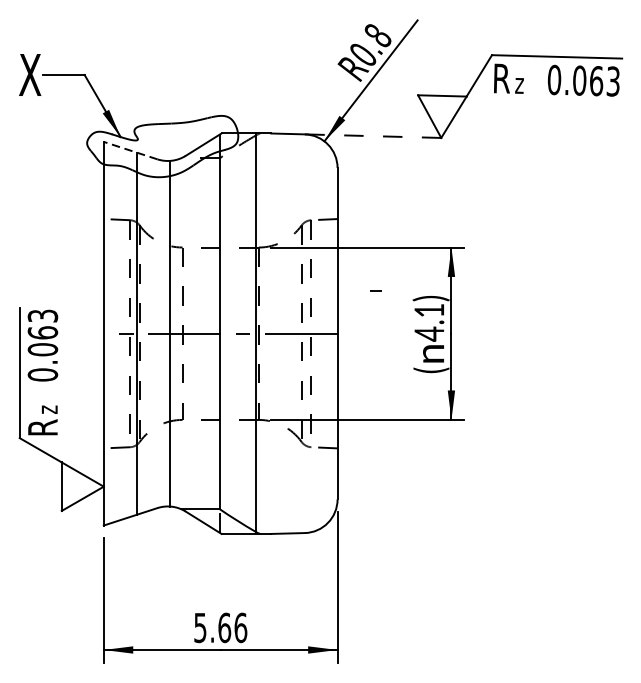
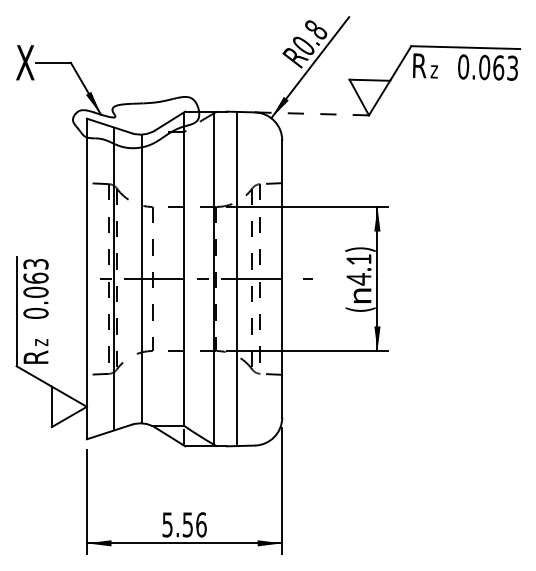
line: (130, 150) -> (109, 125), dashed -> solid
line: (374, 290) -> (307, 278), moved
line: (284, 333) -> (237, 278), added
text: (224, 627) -> (187, 524), 5.66 -> 5.56

